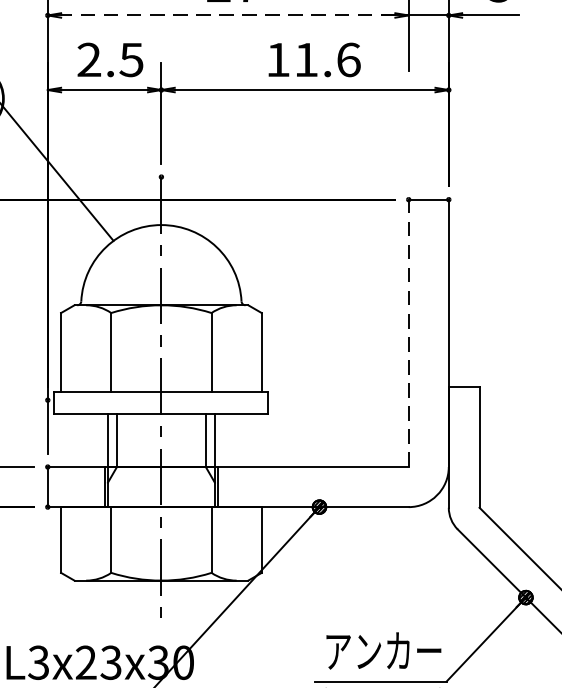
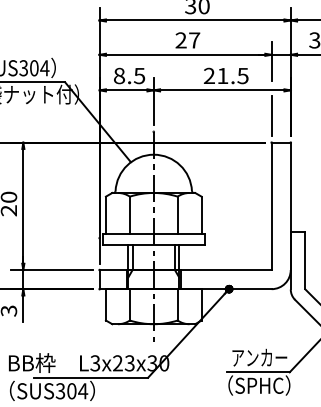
line: (227, 14) -> (185, 54), dashed -> solid
text: (87, 58) -> (118, 75), 2.5 -> 8.5
text: (311, 58) -> (225, 75), 11.6 -> 21.5
line: (408, 144) -> (271, 116), added
line: (408, 333) -> (271, 206), dashed -> solid

